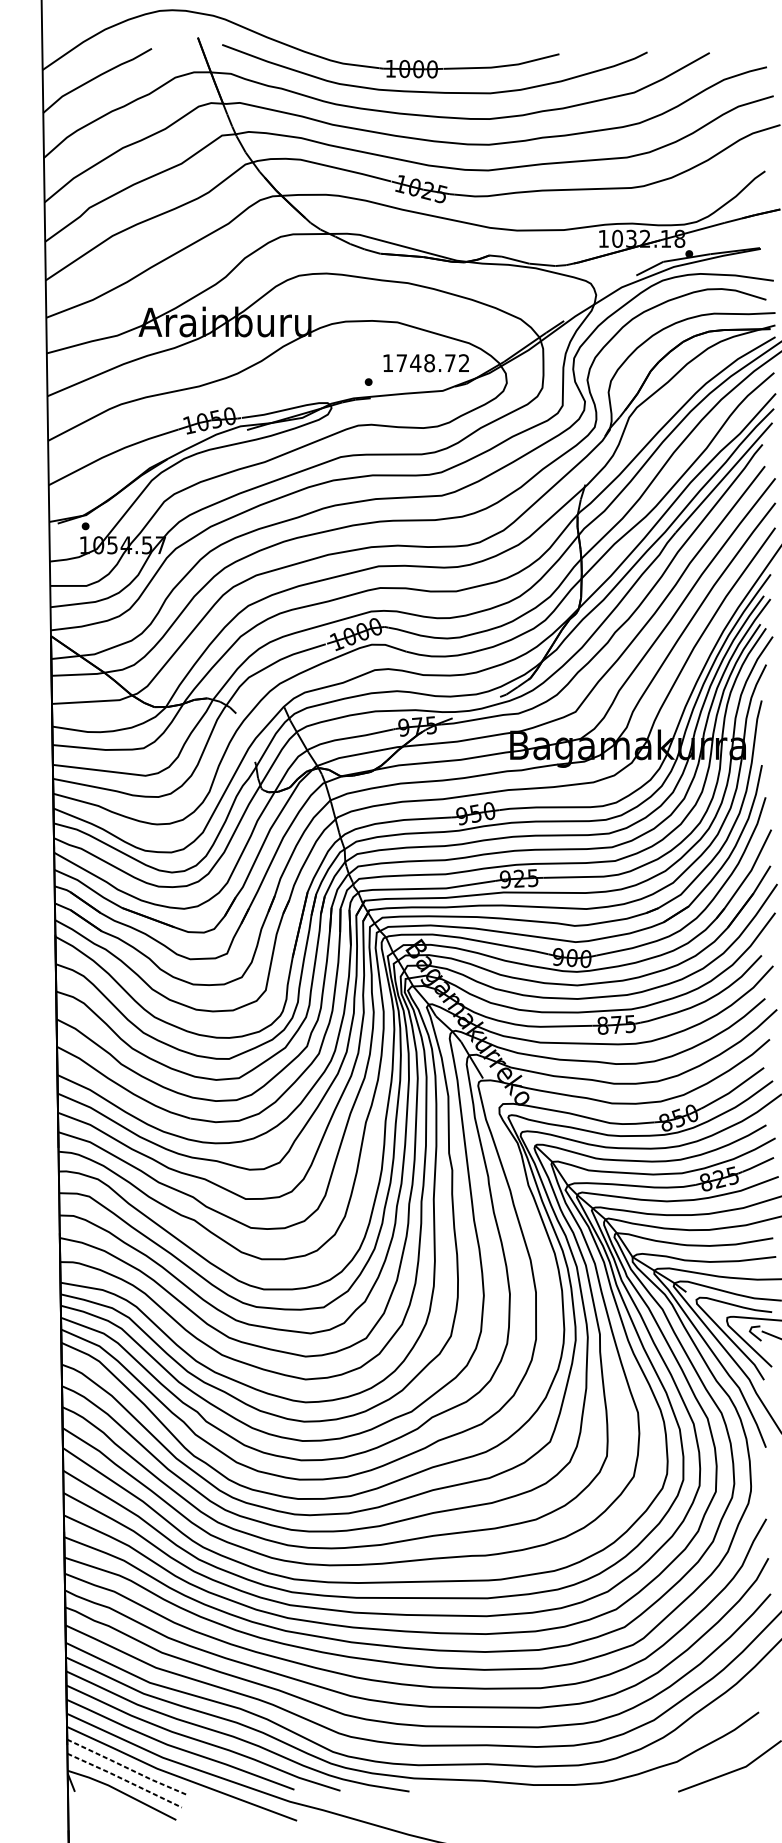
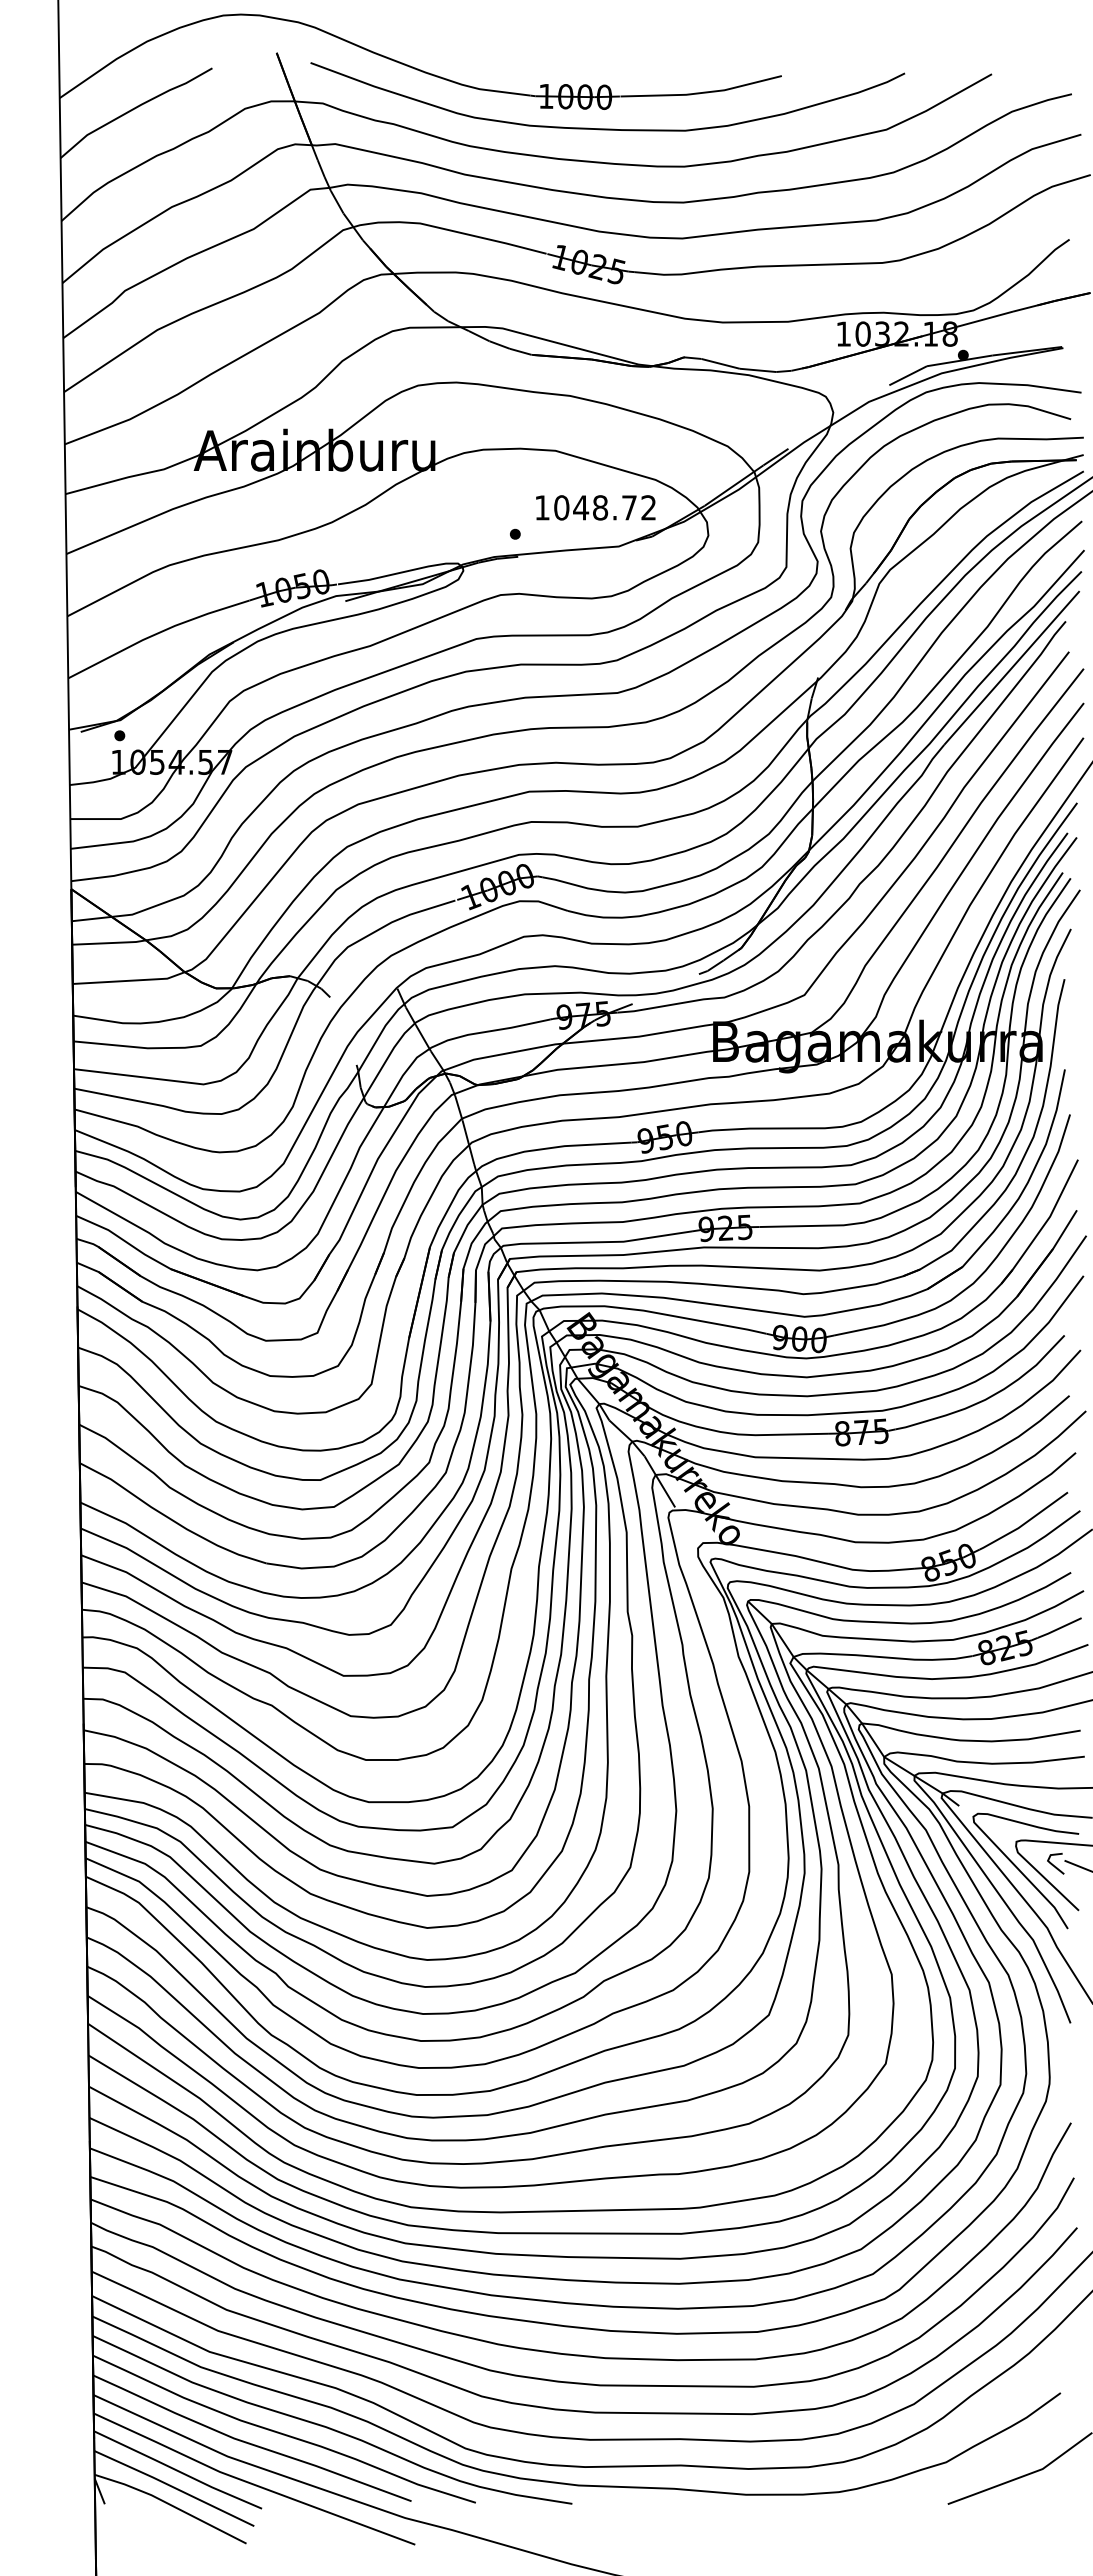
text: (401, 362) -> (561, 507), 1748.72 -> 1048.72
line: (127, 1768) -> (178, 2471), dashed -> solid
line: (124, 1779) -> (174, 2487), dashed -> solid

